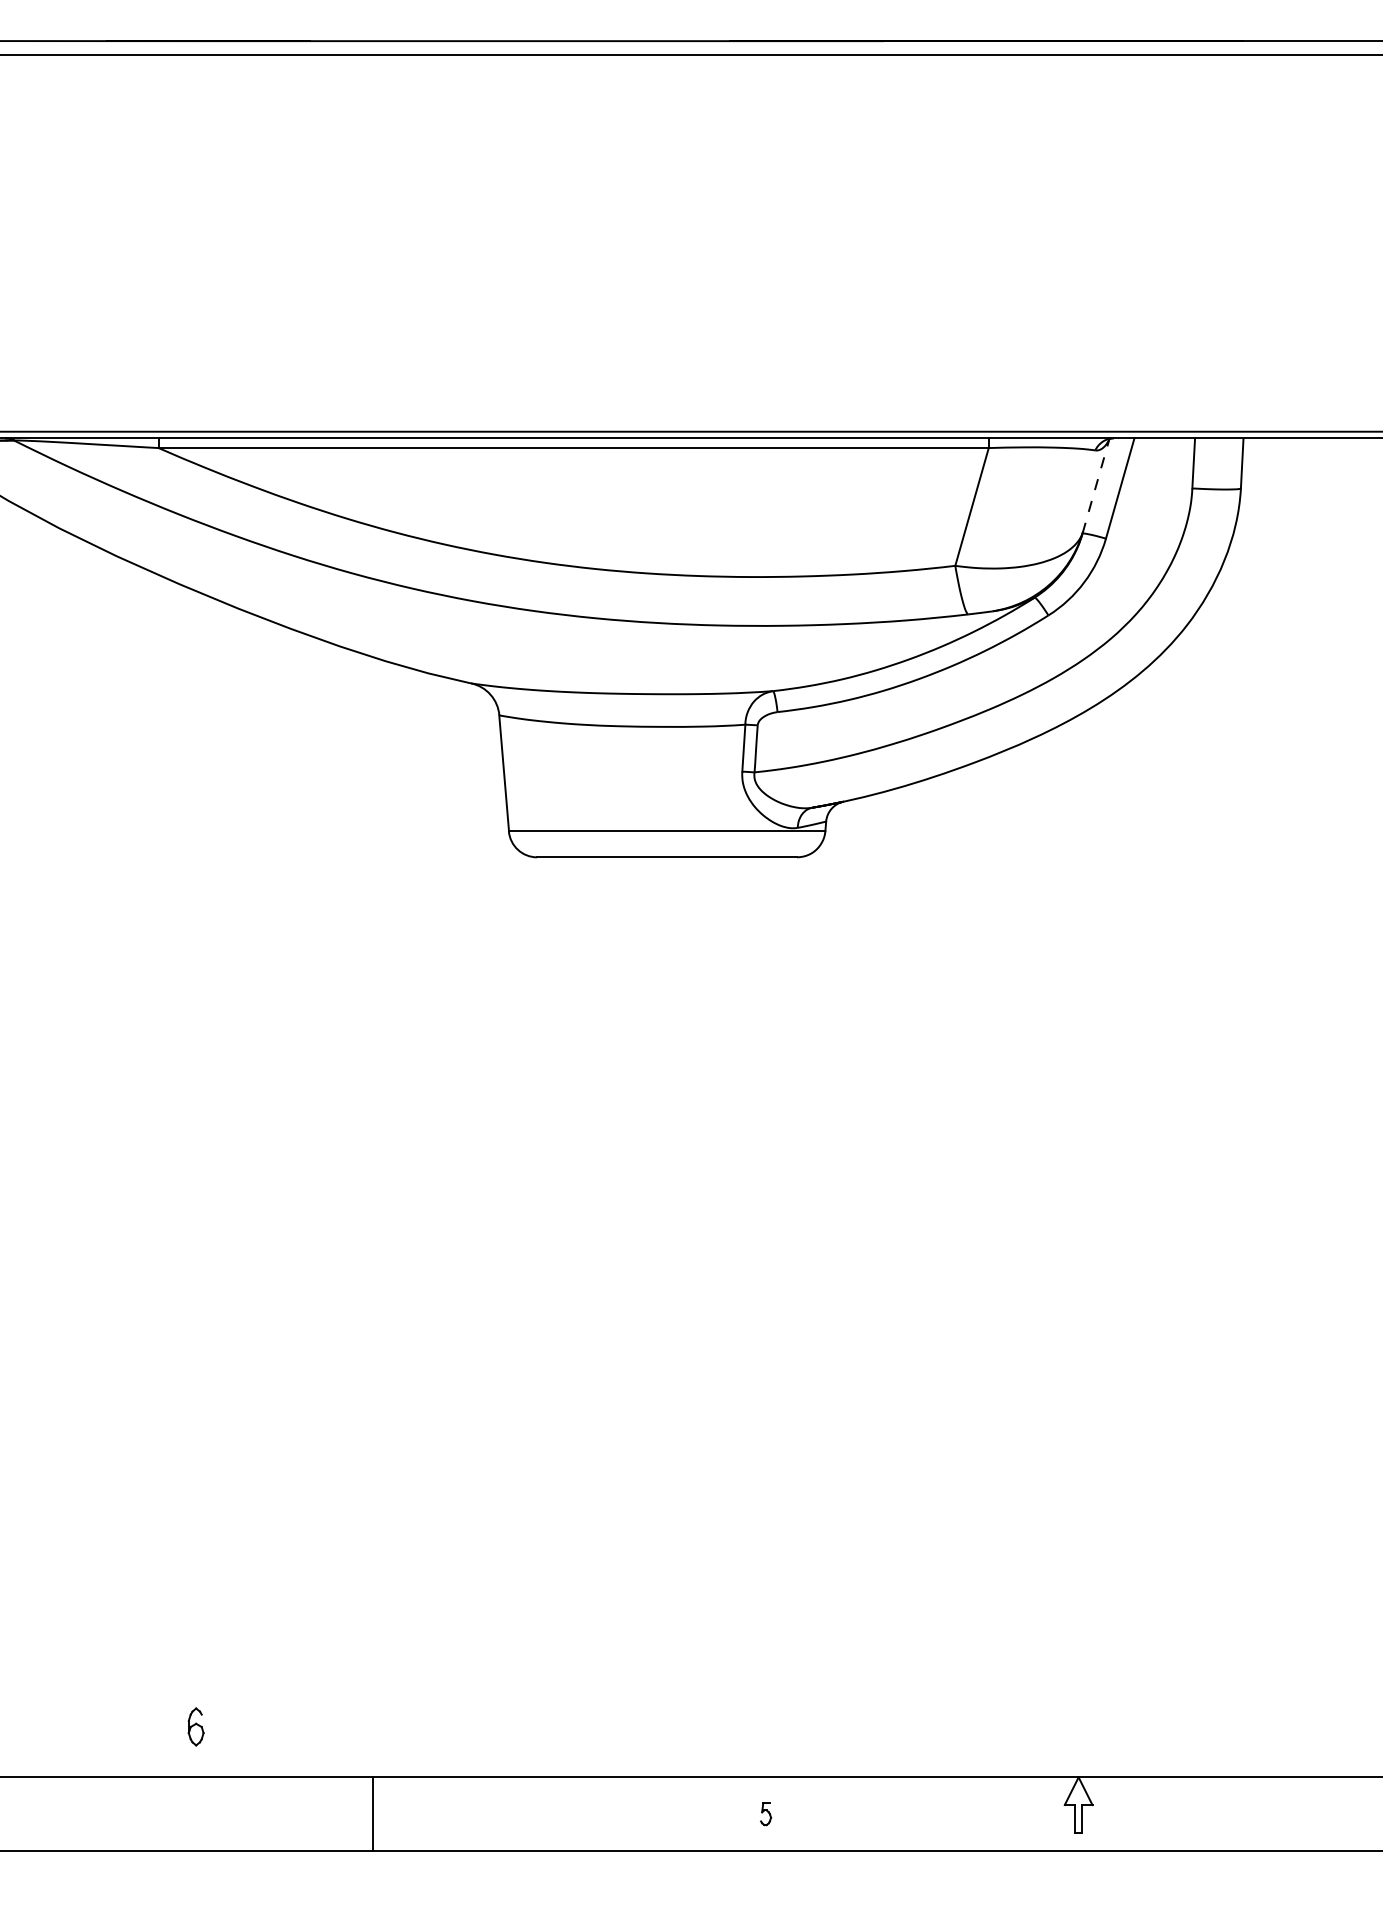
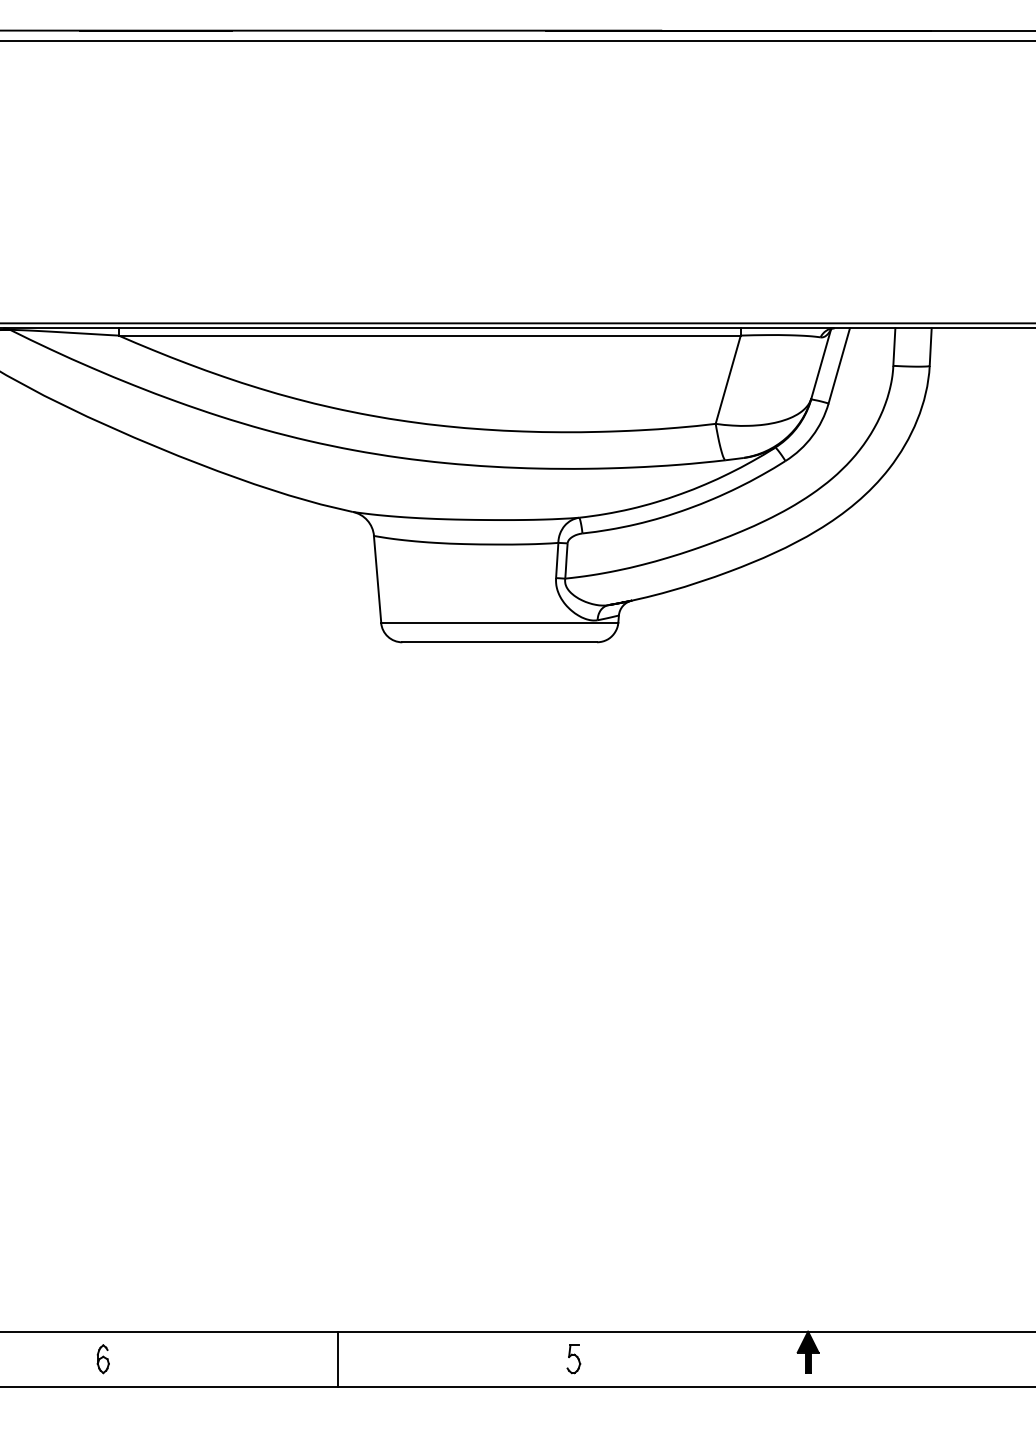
line: (1096, 485) -> (821, 363), dashed -> solid
part: (195, 1726) -> (102, 1358), moved
fill: (1078, 1804) -> (808, 1352), added
part: (765, 1813) -> (573, 1358), size x1.67
line: (372, 1814) -> (338, 1359), moved

